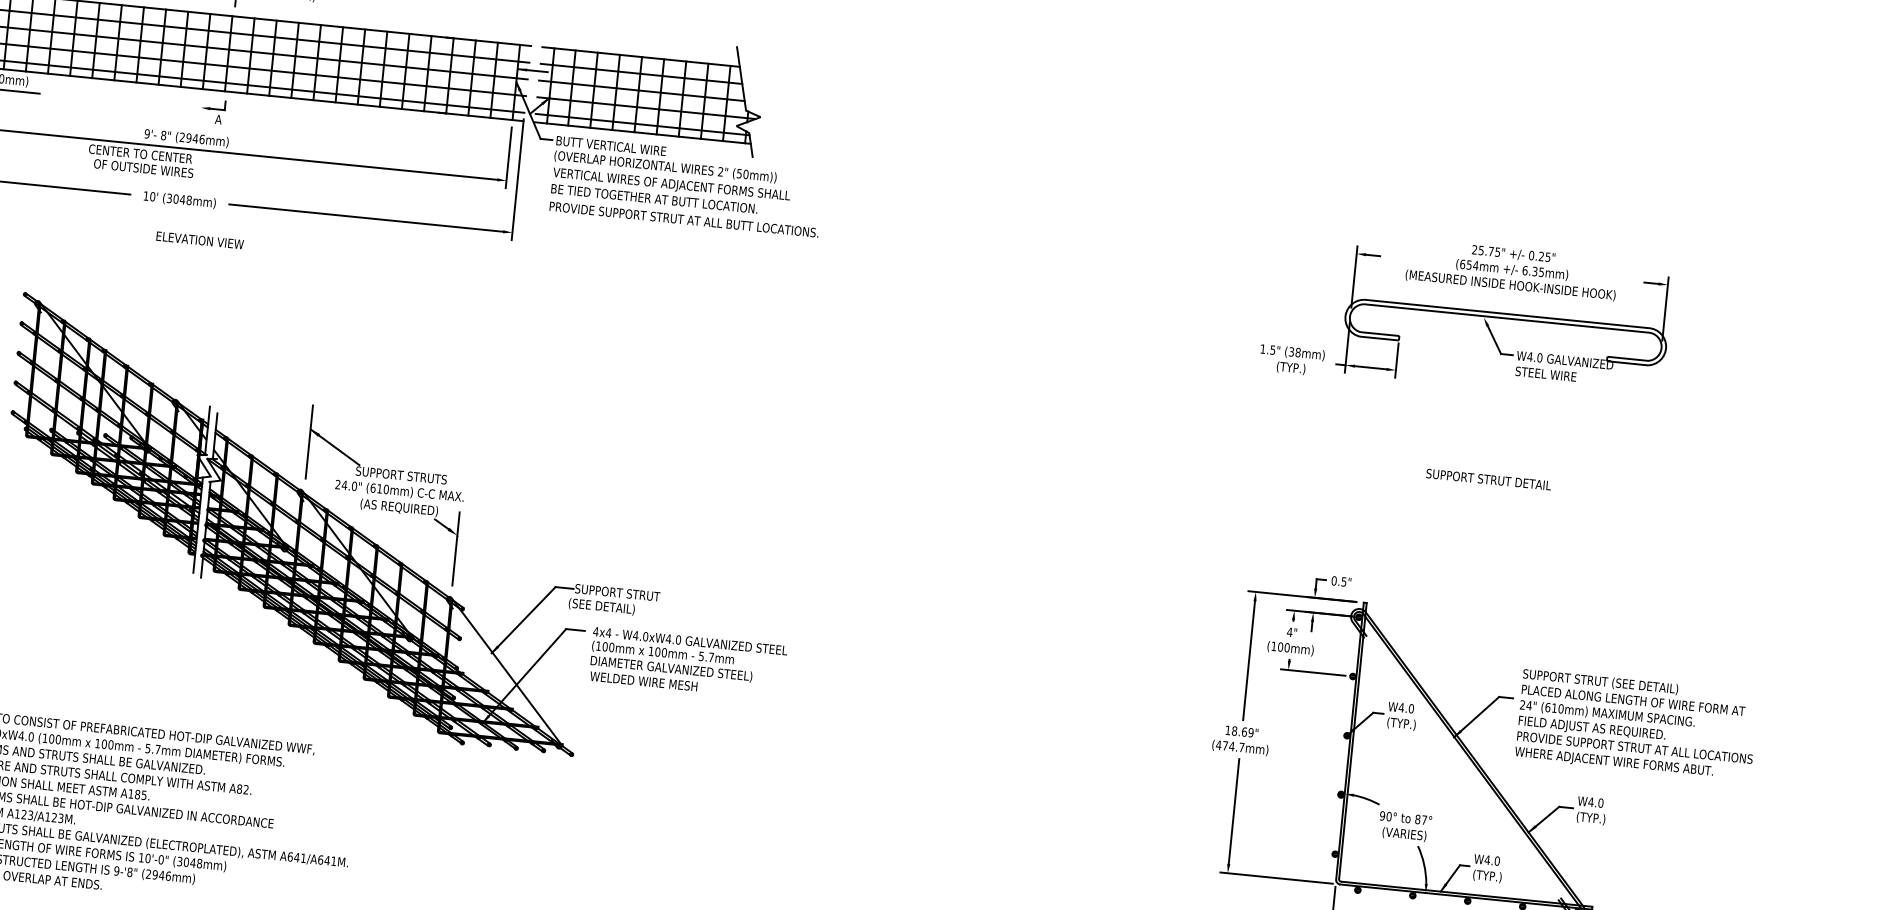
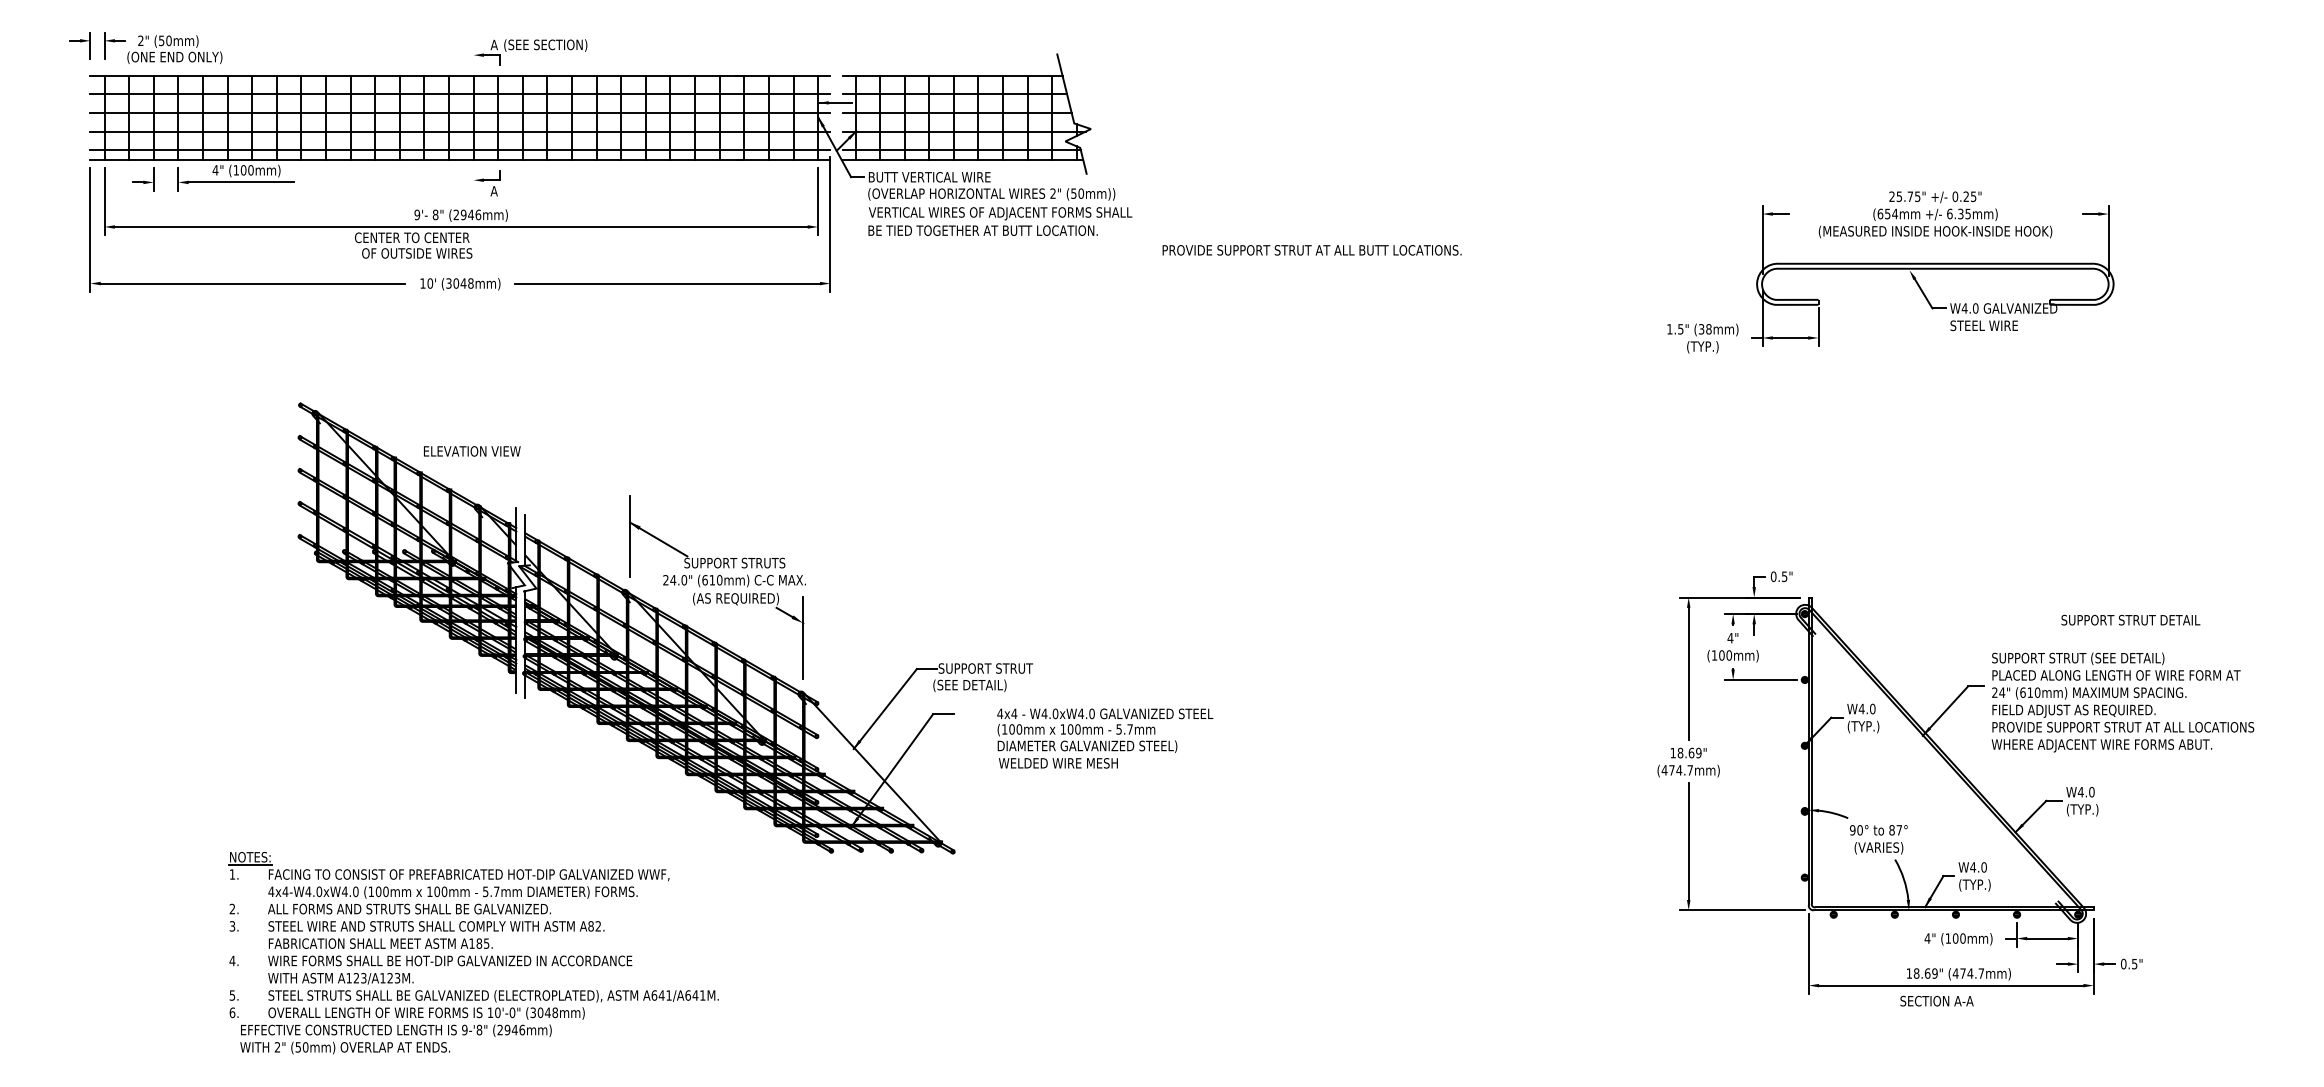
text: (683, 219) -> (1311, 250), moved
text: (200, 240) -> (472, 451), moved
text: (1488, 478) -> (2130, 619), moved
text: (688, 663) -> (1105, 738), moved

